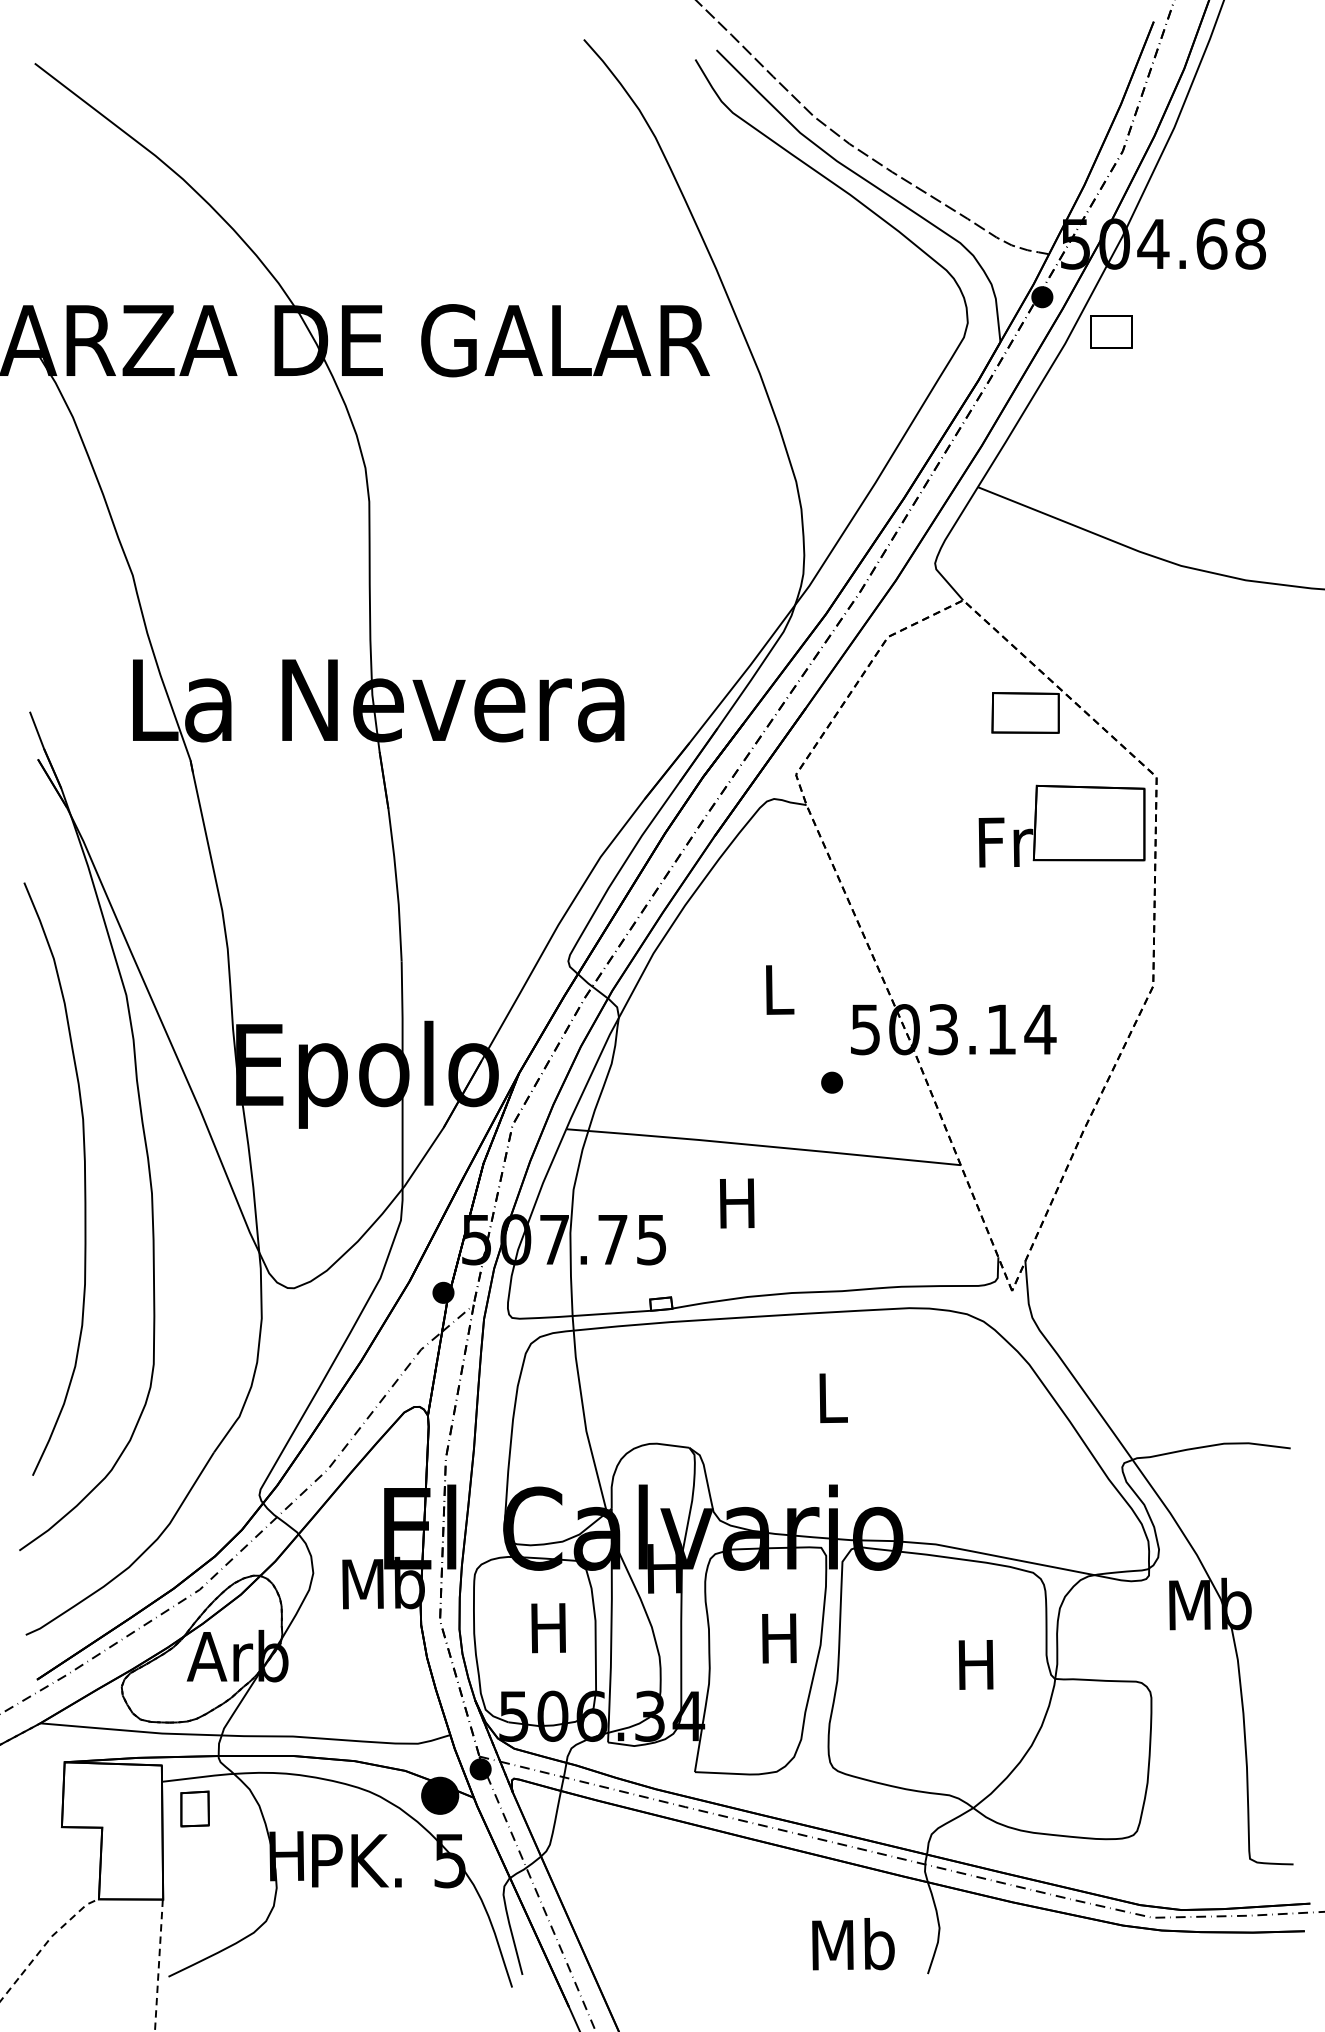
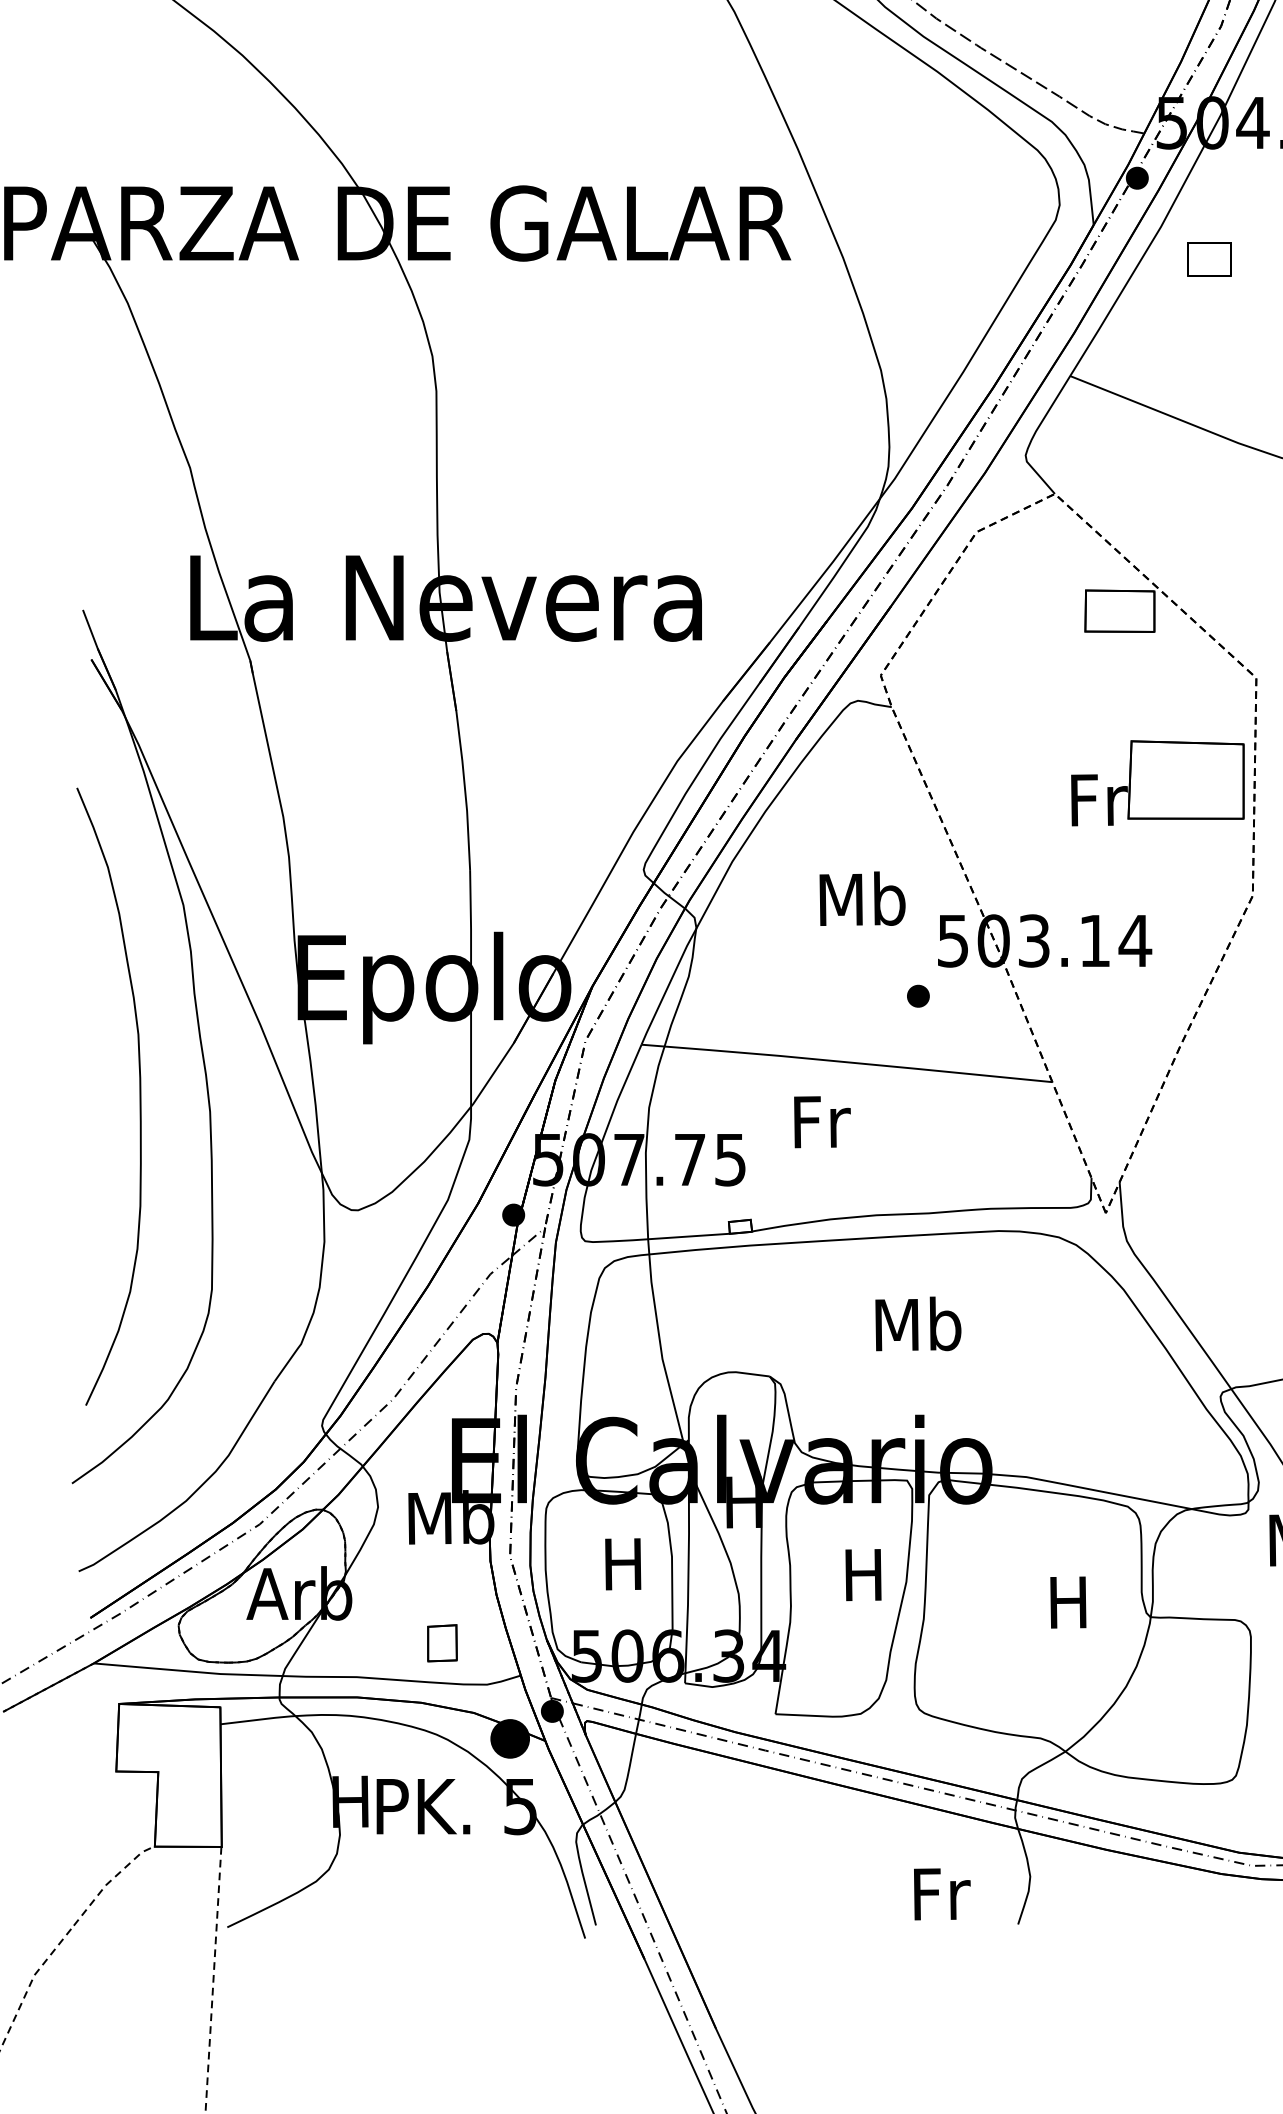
part: (1111, 331) -> (1209, 258), moved
part: (1061, 825) -> (1157, 782), moved
text: (778, 988) -> (862, 898), L -> Mb
text: (739, 1203) -> (821, 1122), H -> Fr
text: (831, 1397) -> (917, 1324), L -> Mb
part: (194, 1808) -> (441, 1642), moved
text: (853, 1943) -> (940, 1892), Mb -> Fr

